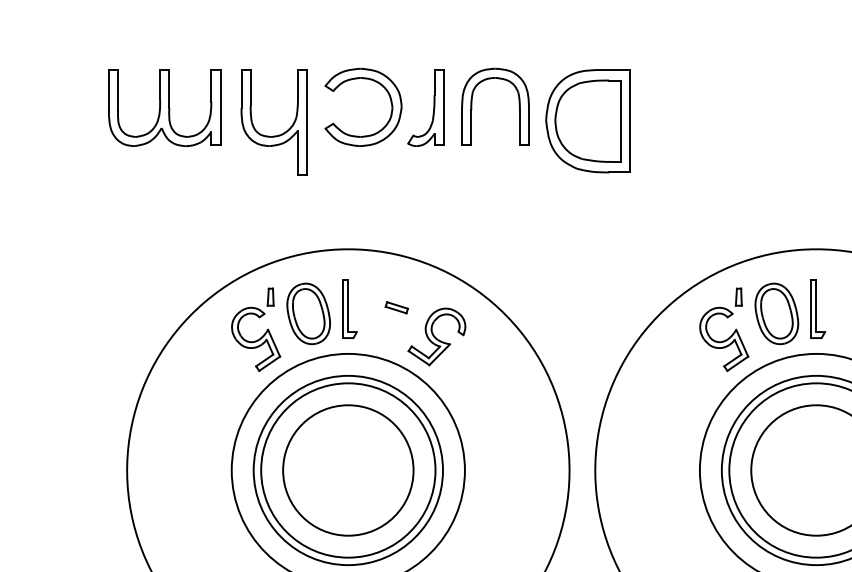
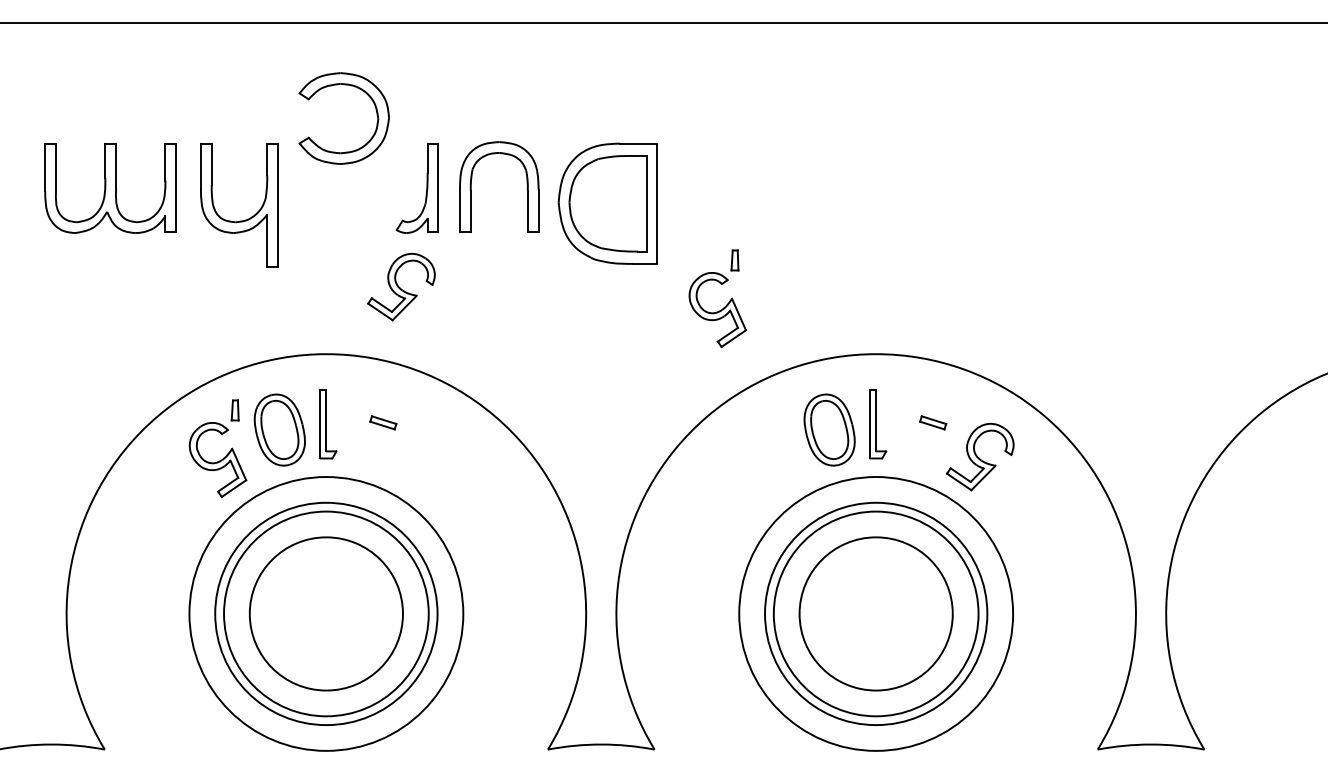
part: (372, 80) -> (354, 87), moved
part: (730, 335) -> (725, 305), moved
part: (436, 336) -> (401, 286), moved

